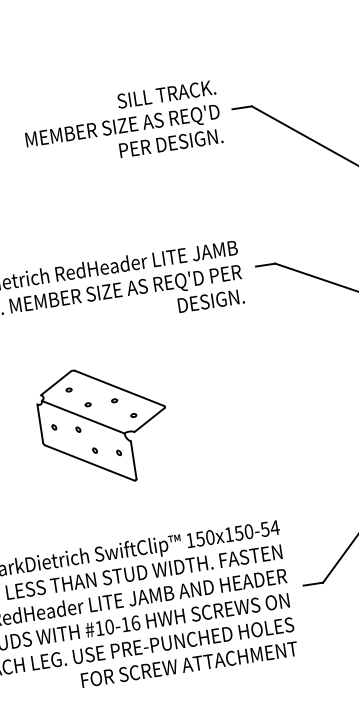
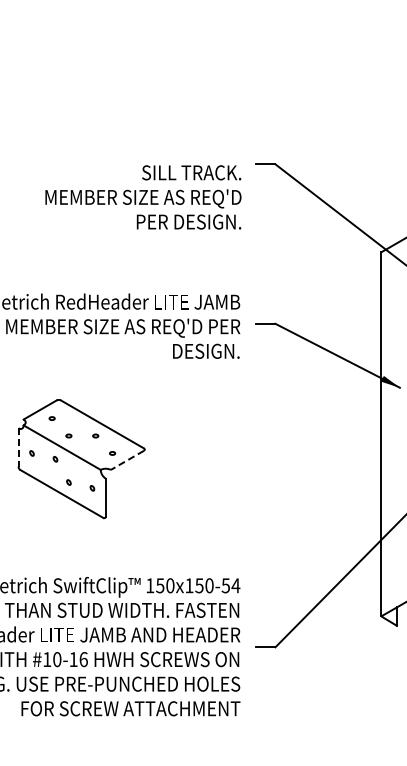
text: (122, 125) -> (143, 197), moved
line: (148, 420) -> (126, 460), solid -> dashed
line: (40, 424) -> (18, 448), solid -> dashed

